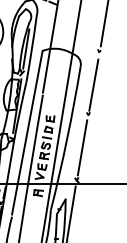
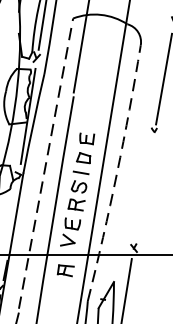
line: (27, 132) -> (46, 163), solid -> dashed
arc: (67, 138) -> (117, 173), solid -> dashed
line: (82, 147) -> (143, 189), removed

